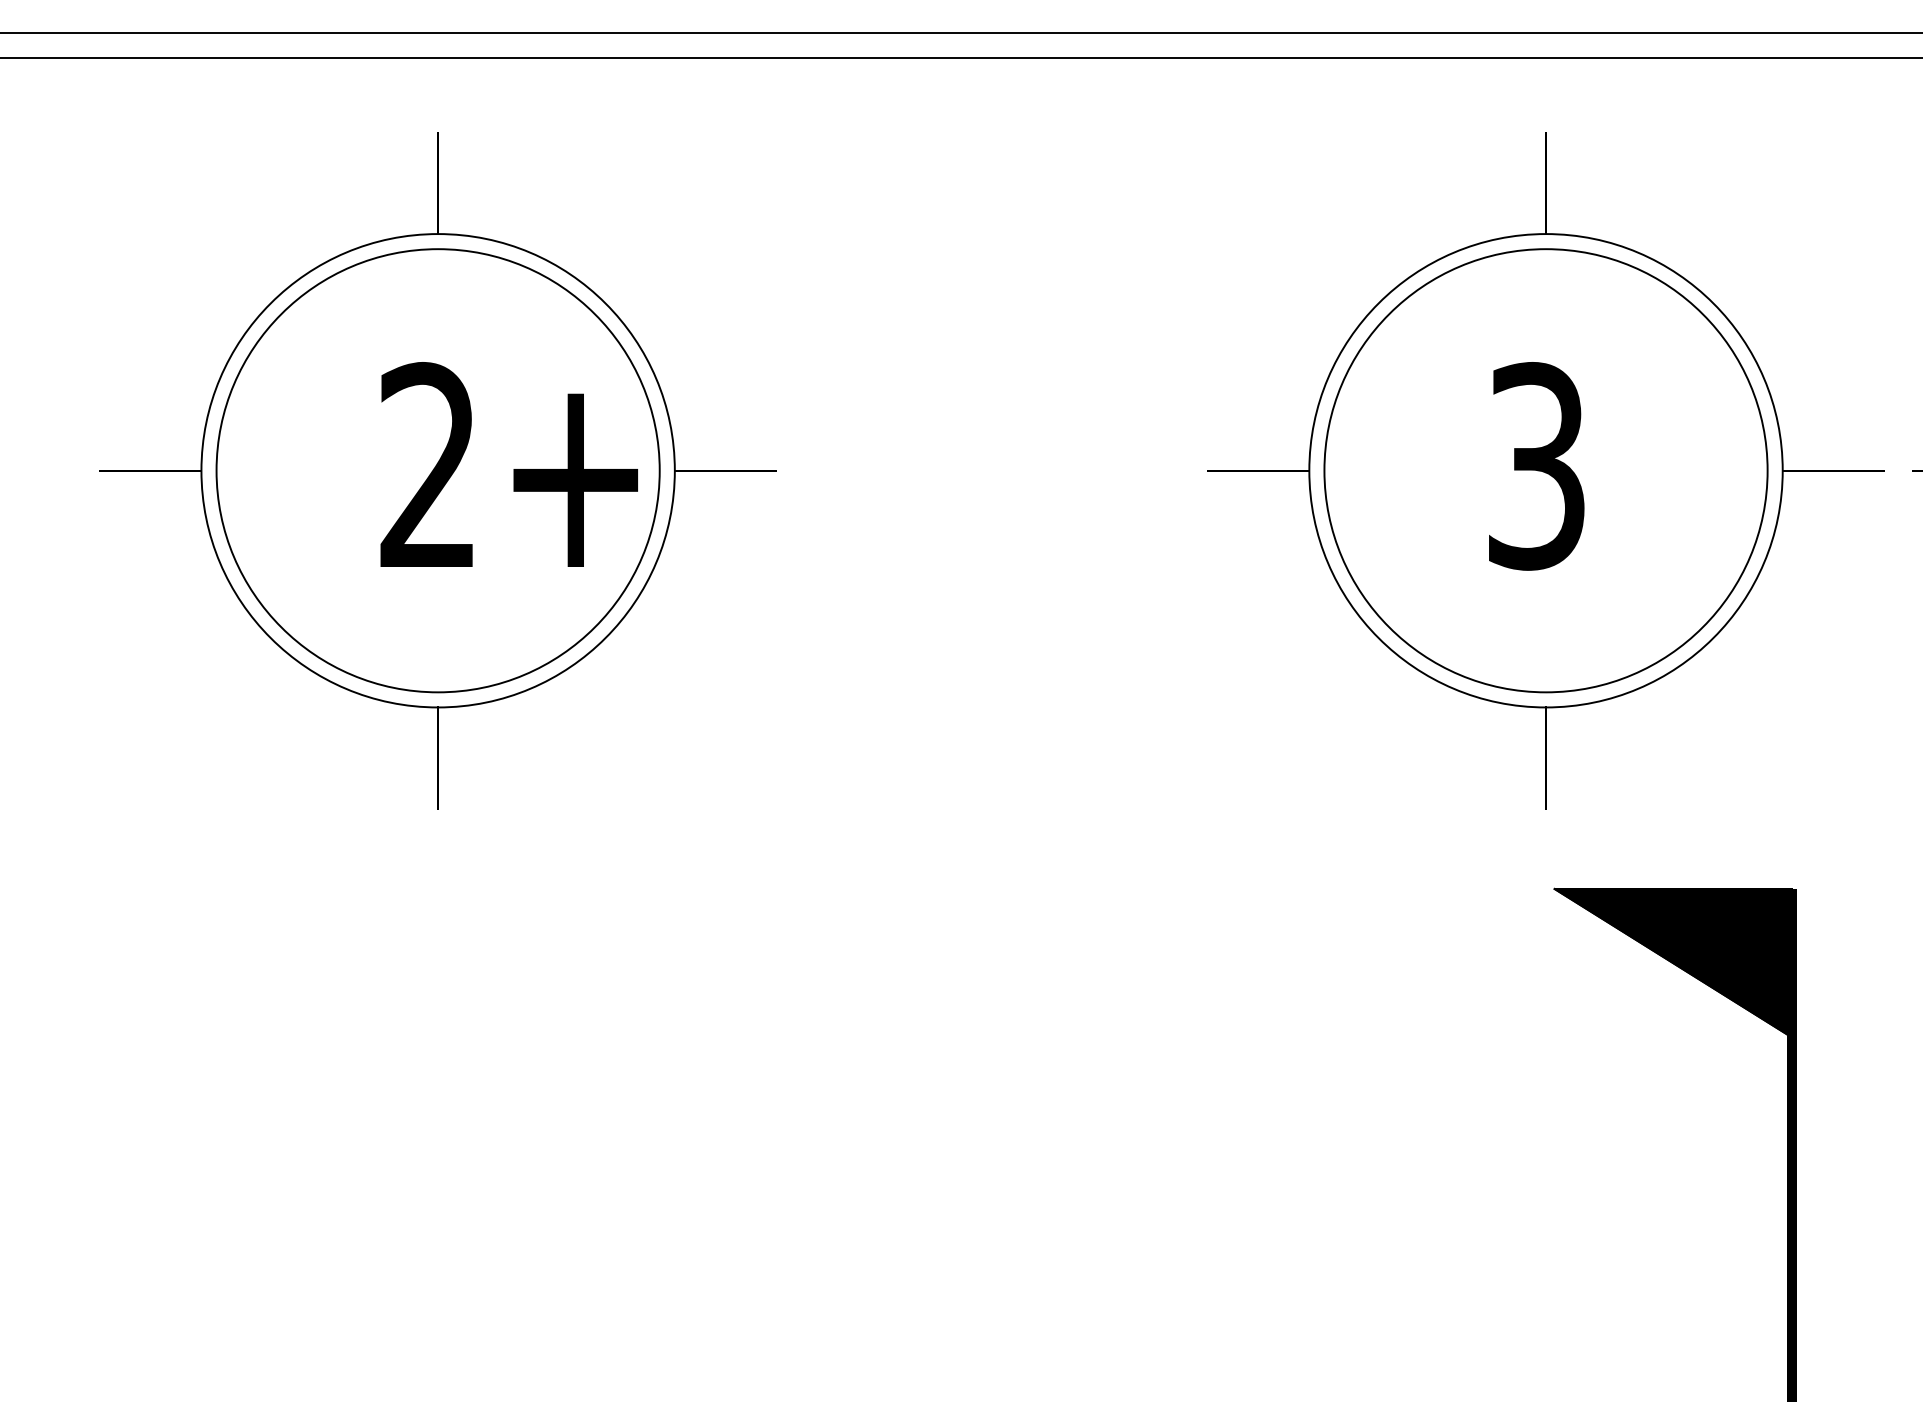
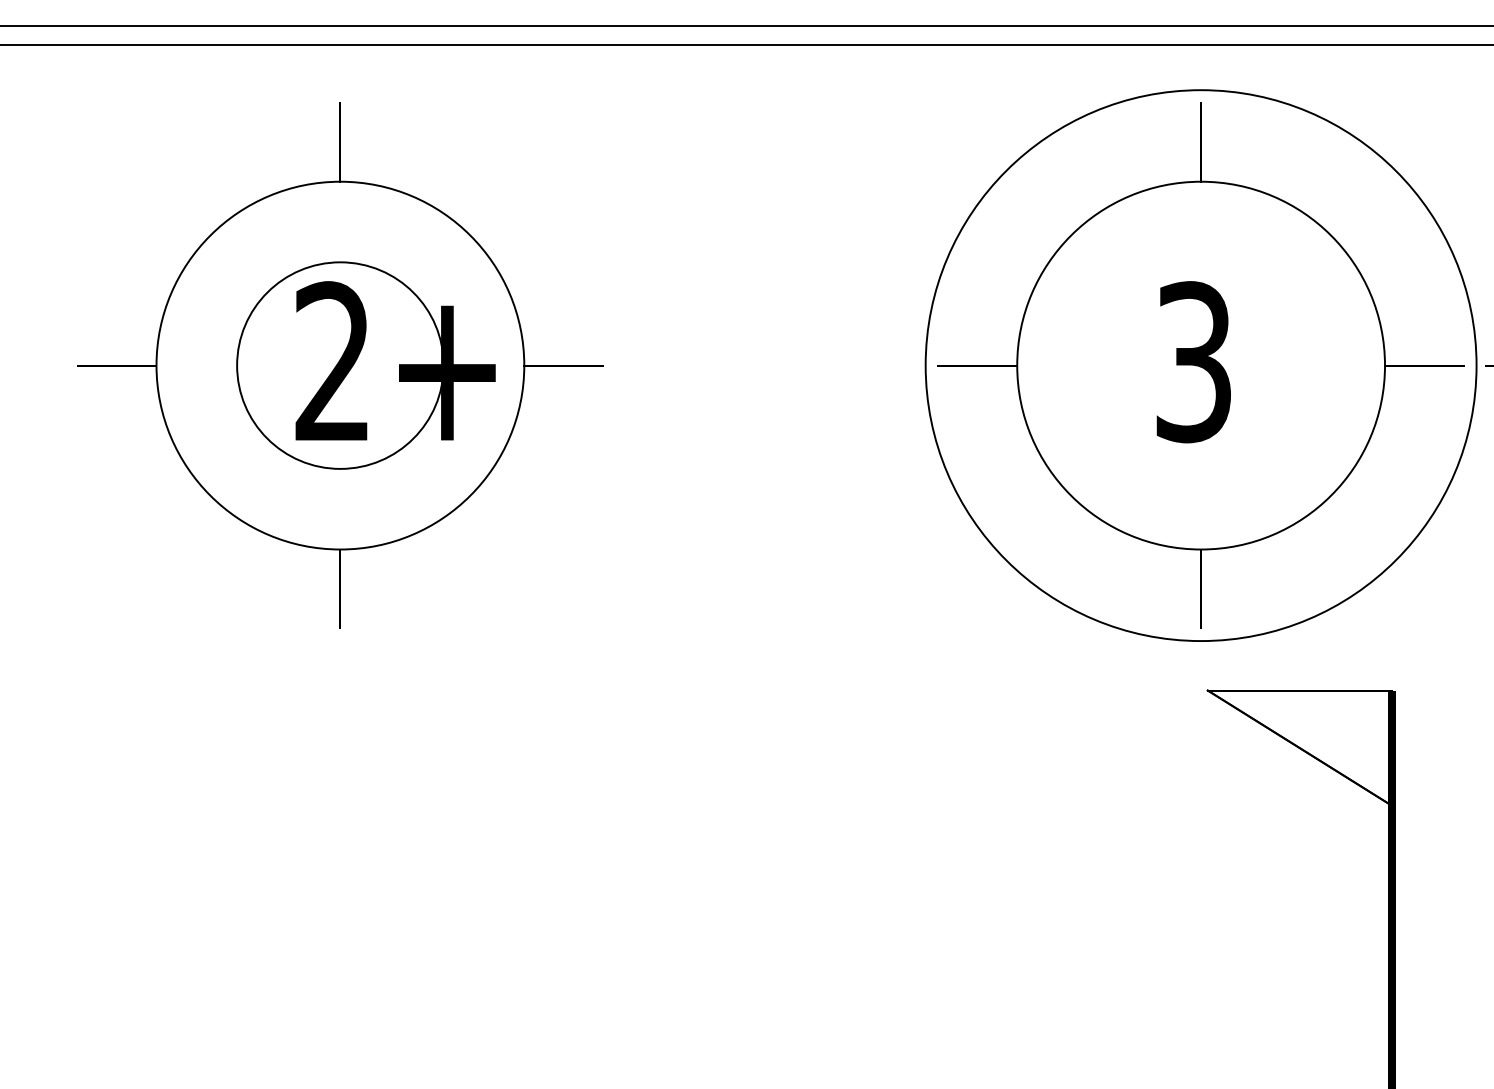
circle: (437, 470) -> (339, 365), size x0.6
circle: (1545, 470) -> (1200, 365), size x1.6
fill: (1672, 963) -> (1299, 748), removed

